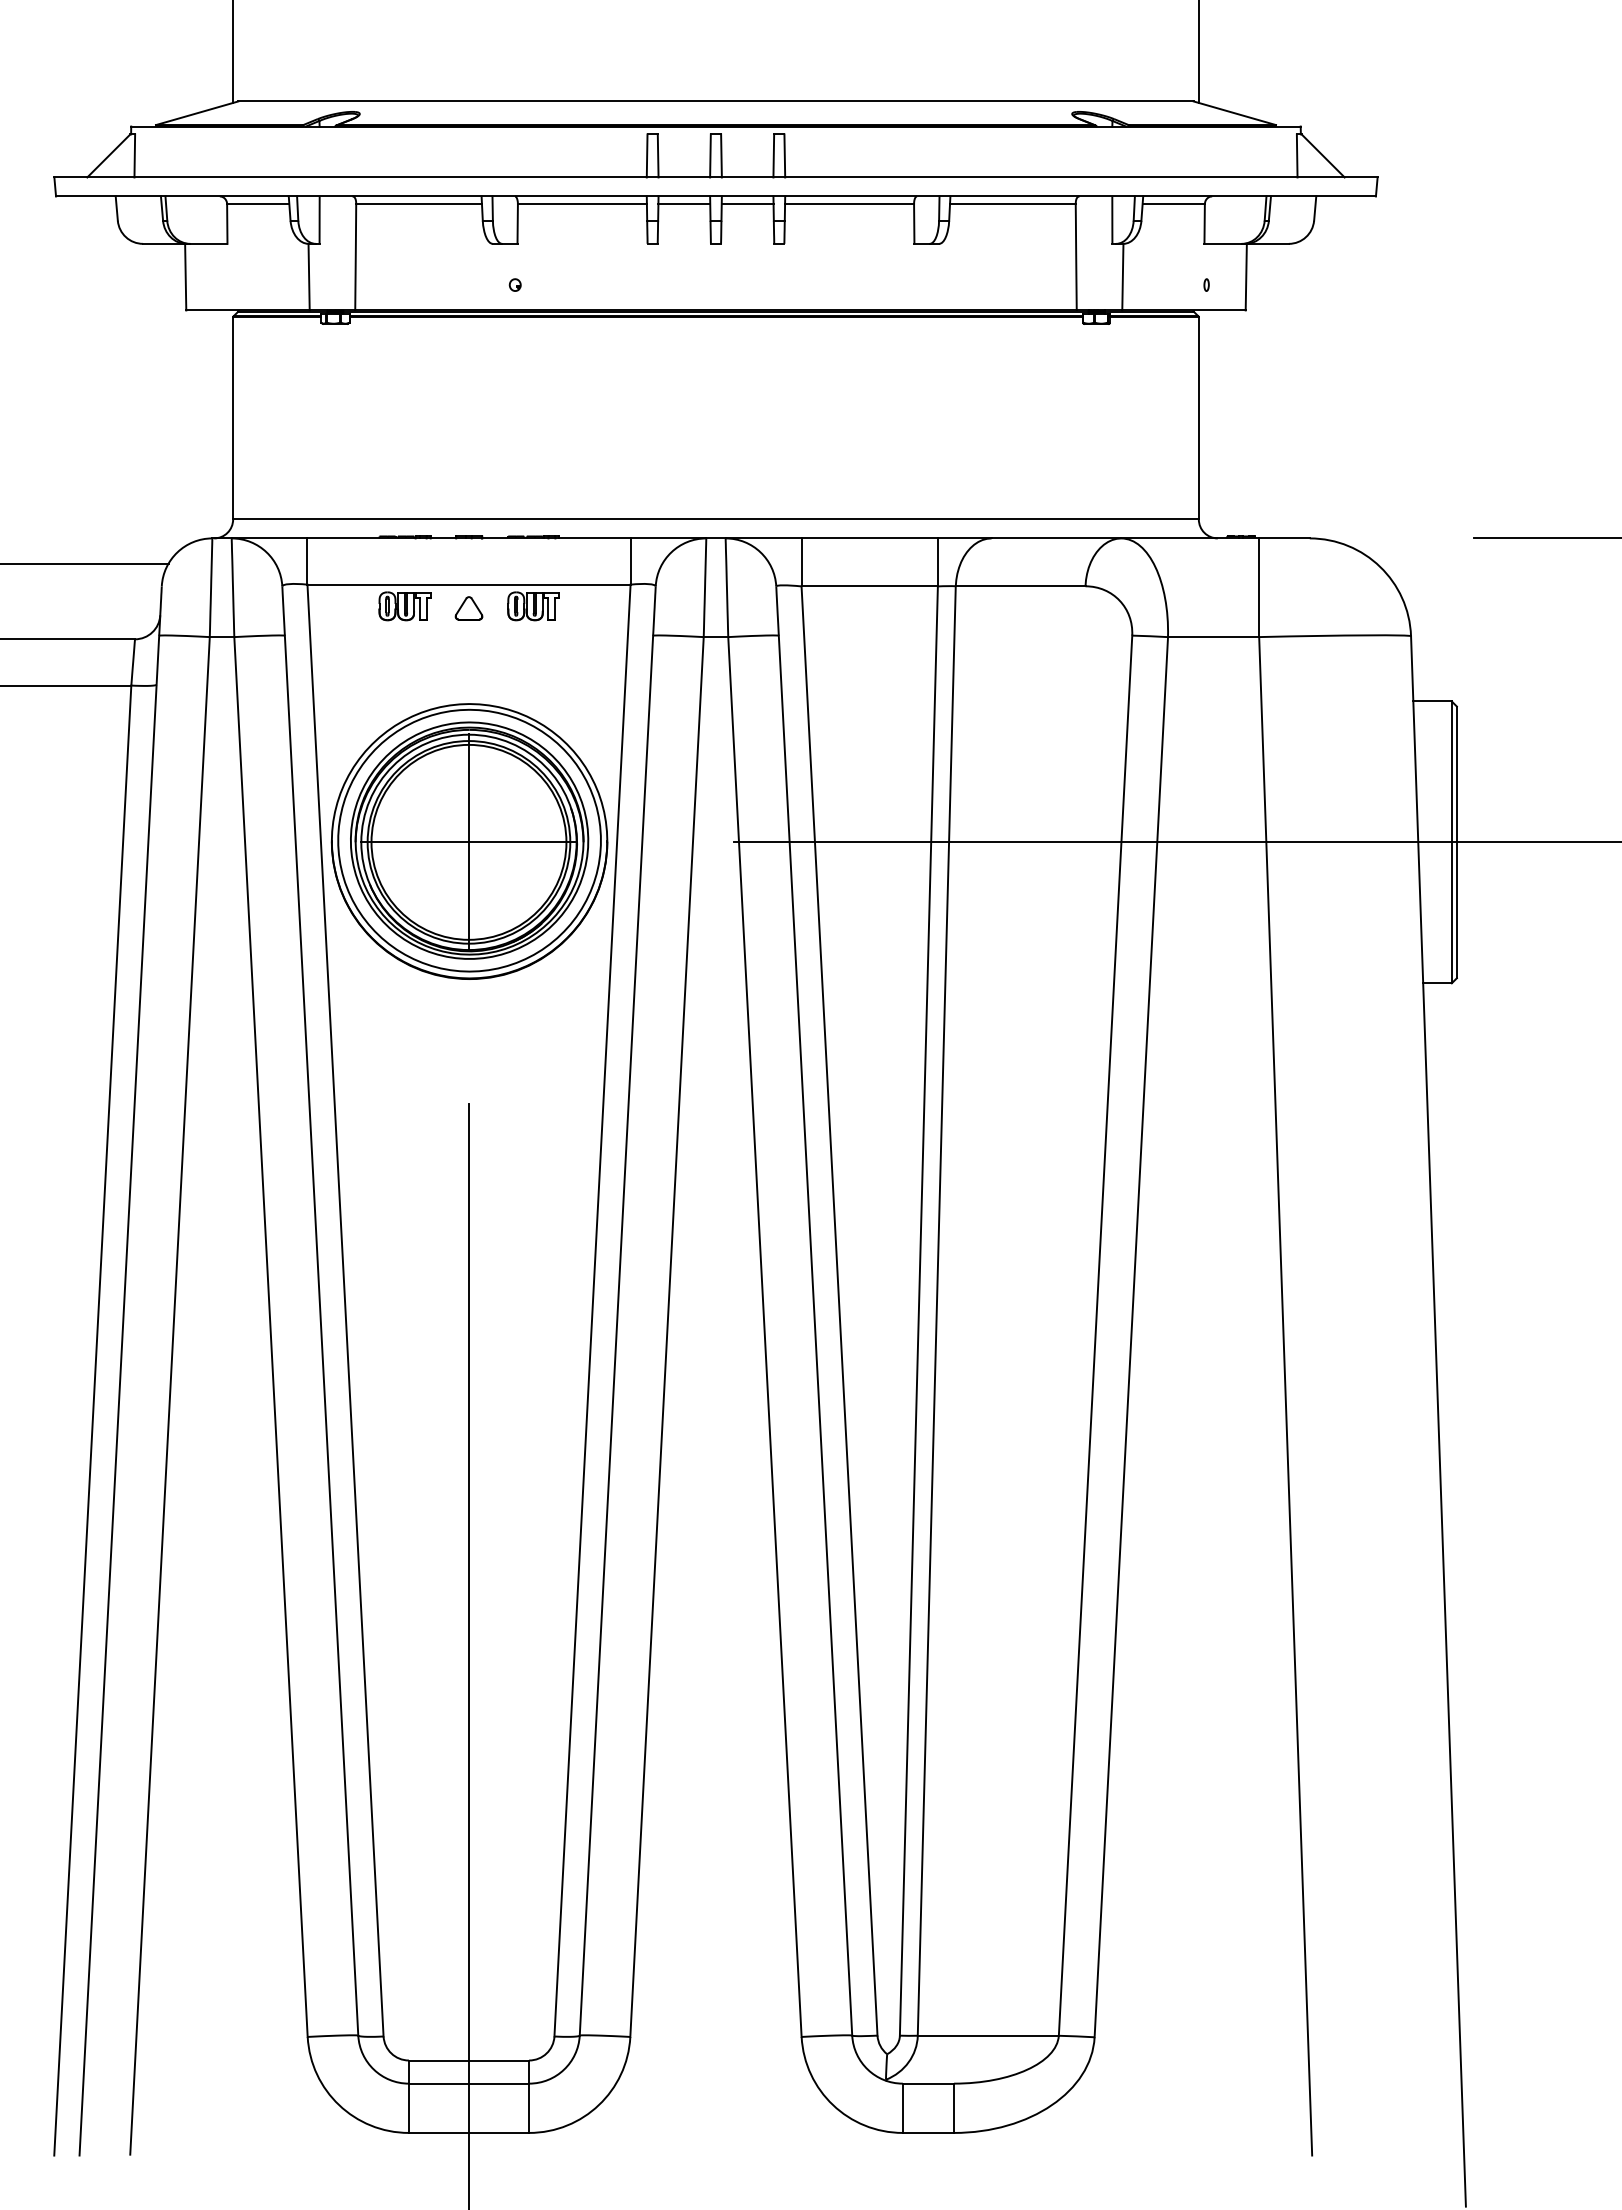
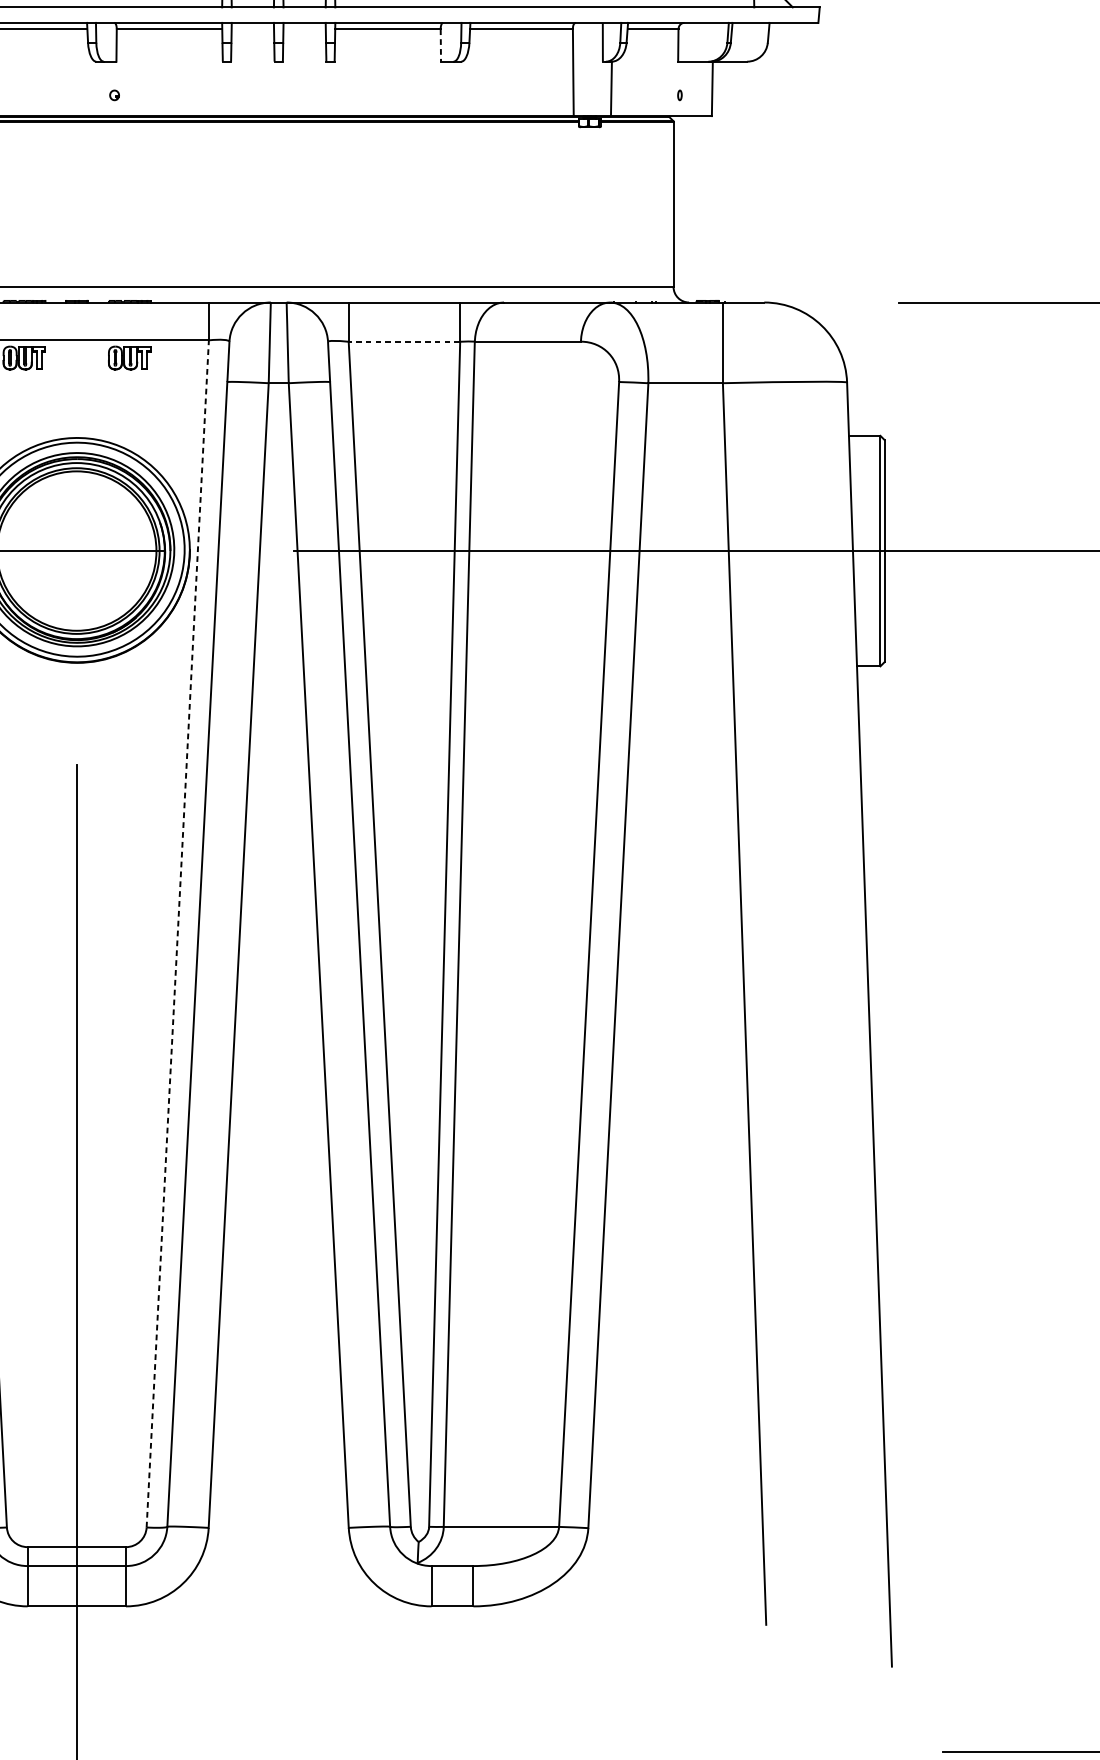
line: (684, 204) -> (252, 29), removed
line: (747, 204) -> (304, 29), removed
line: (914, 224) -> (441, 45), solid -> dashed
line: (869, 586) -> (404, 341), solid -> dashed
part: (468, 608) -> (76, 359), removed
line: (468, 842) -> (76, 551), removed
line: (592, 1310) -> (177, 933), solid -> dashed

